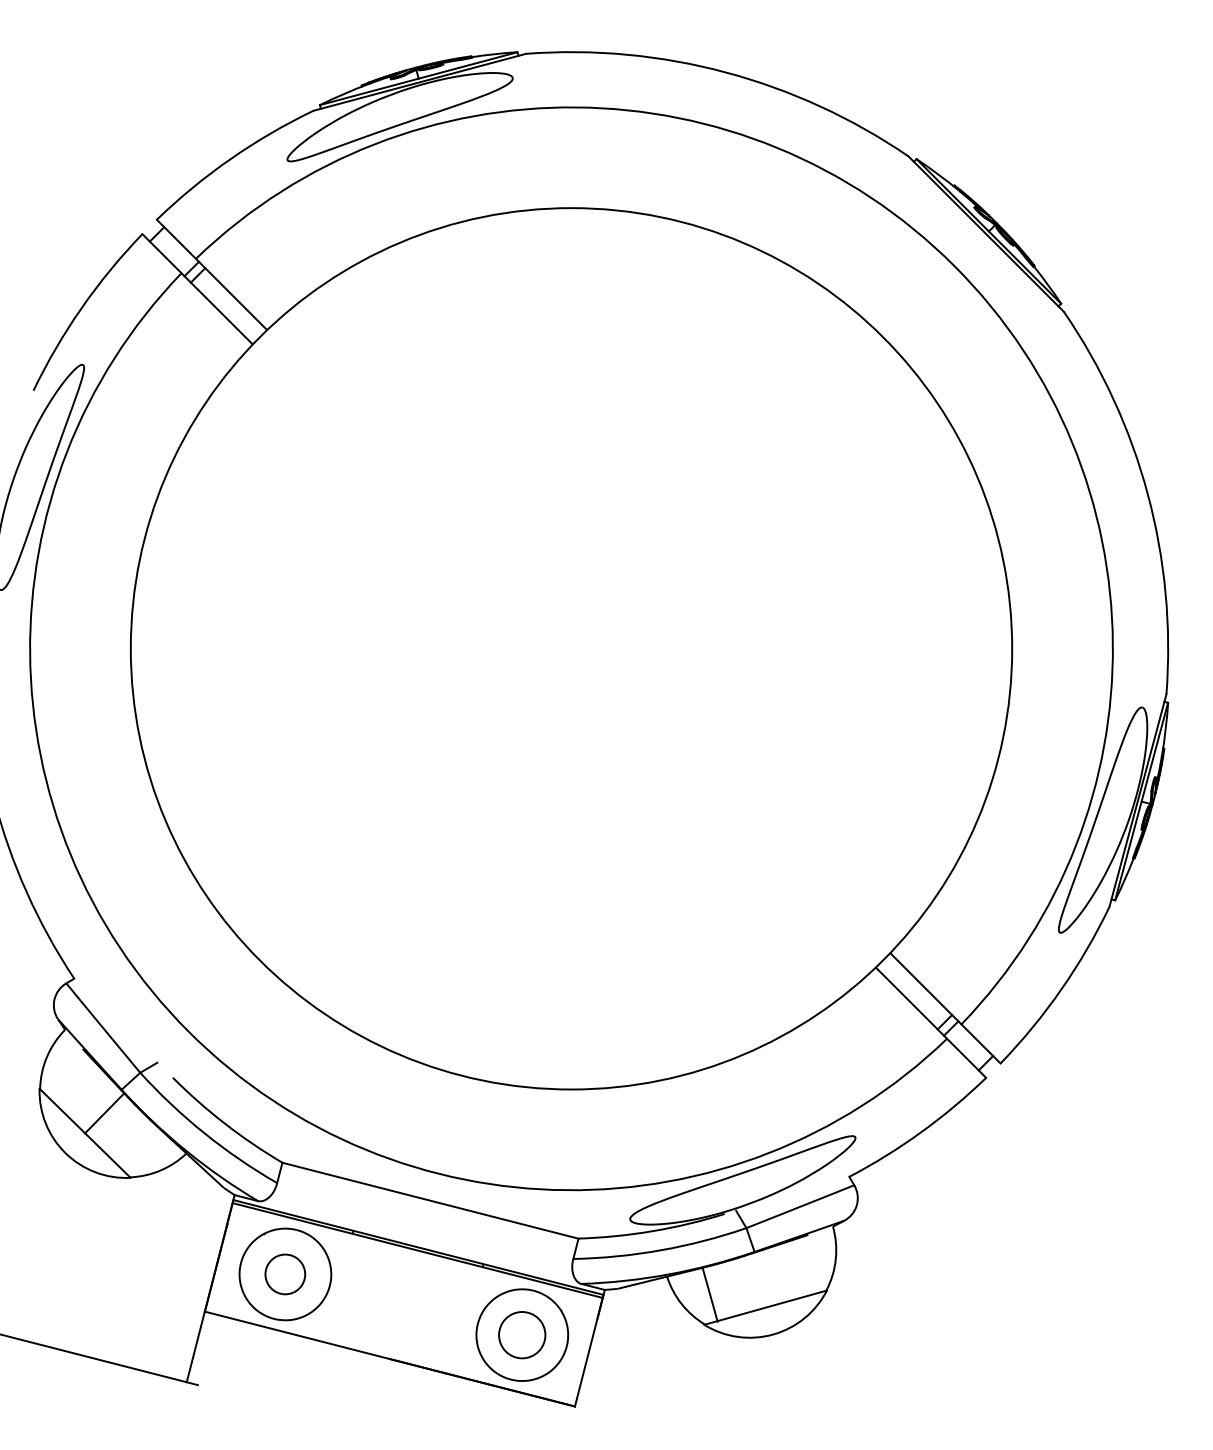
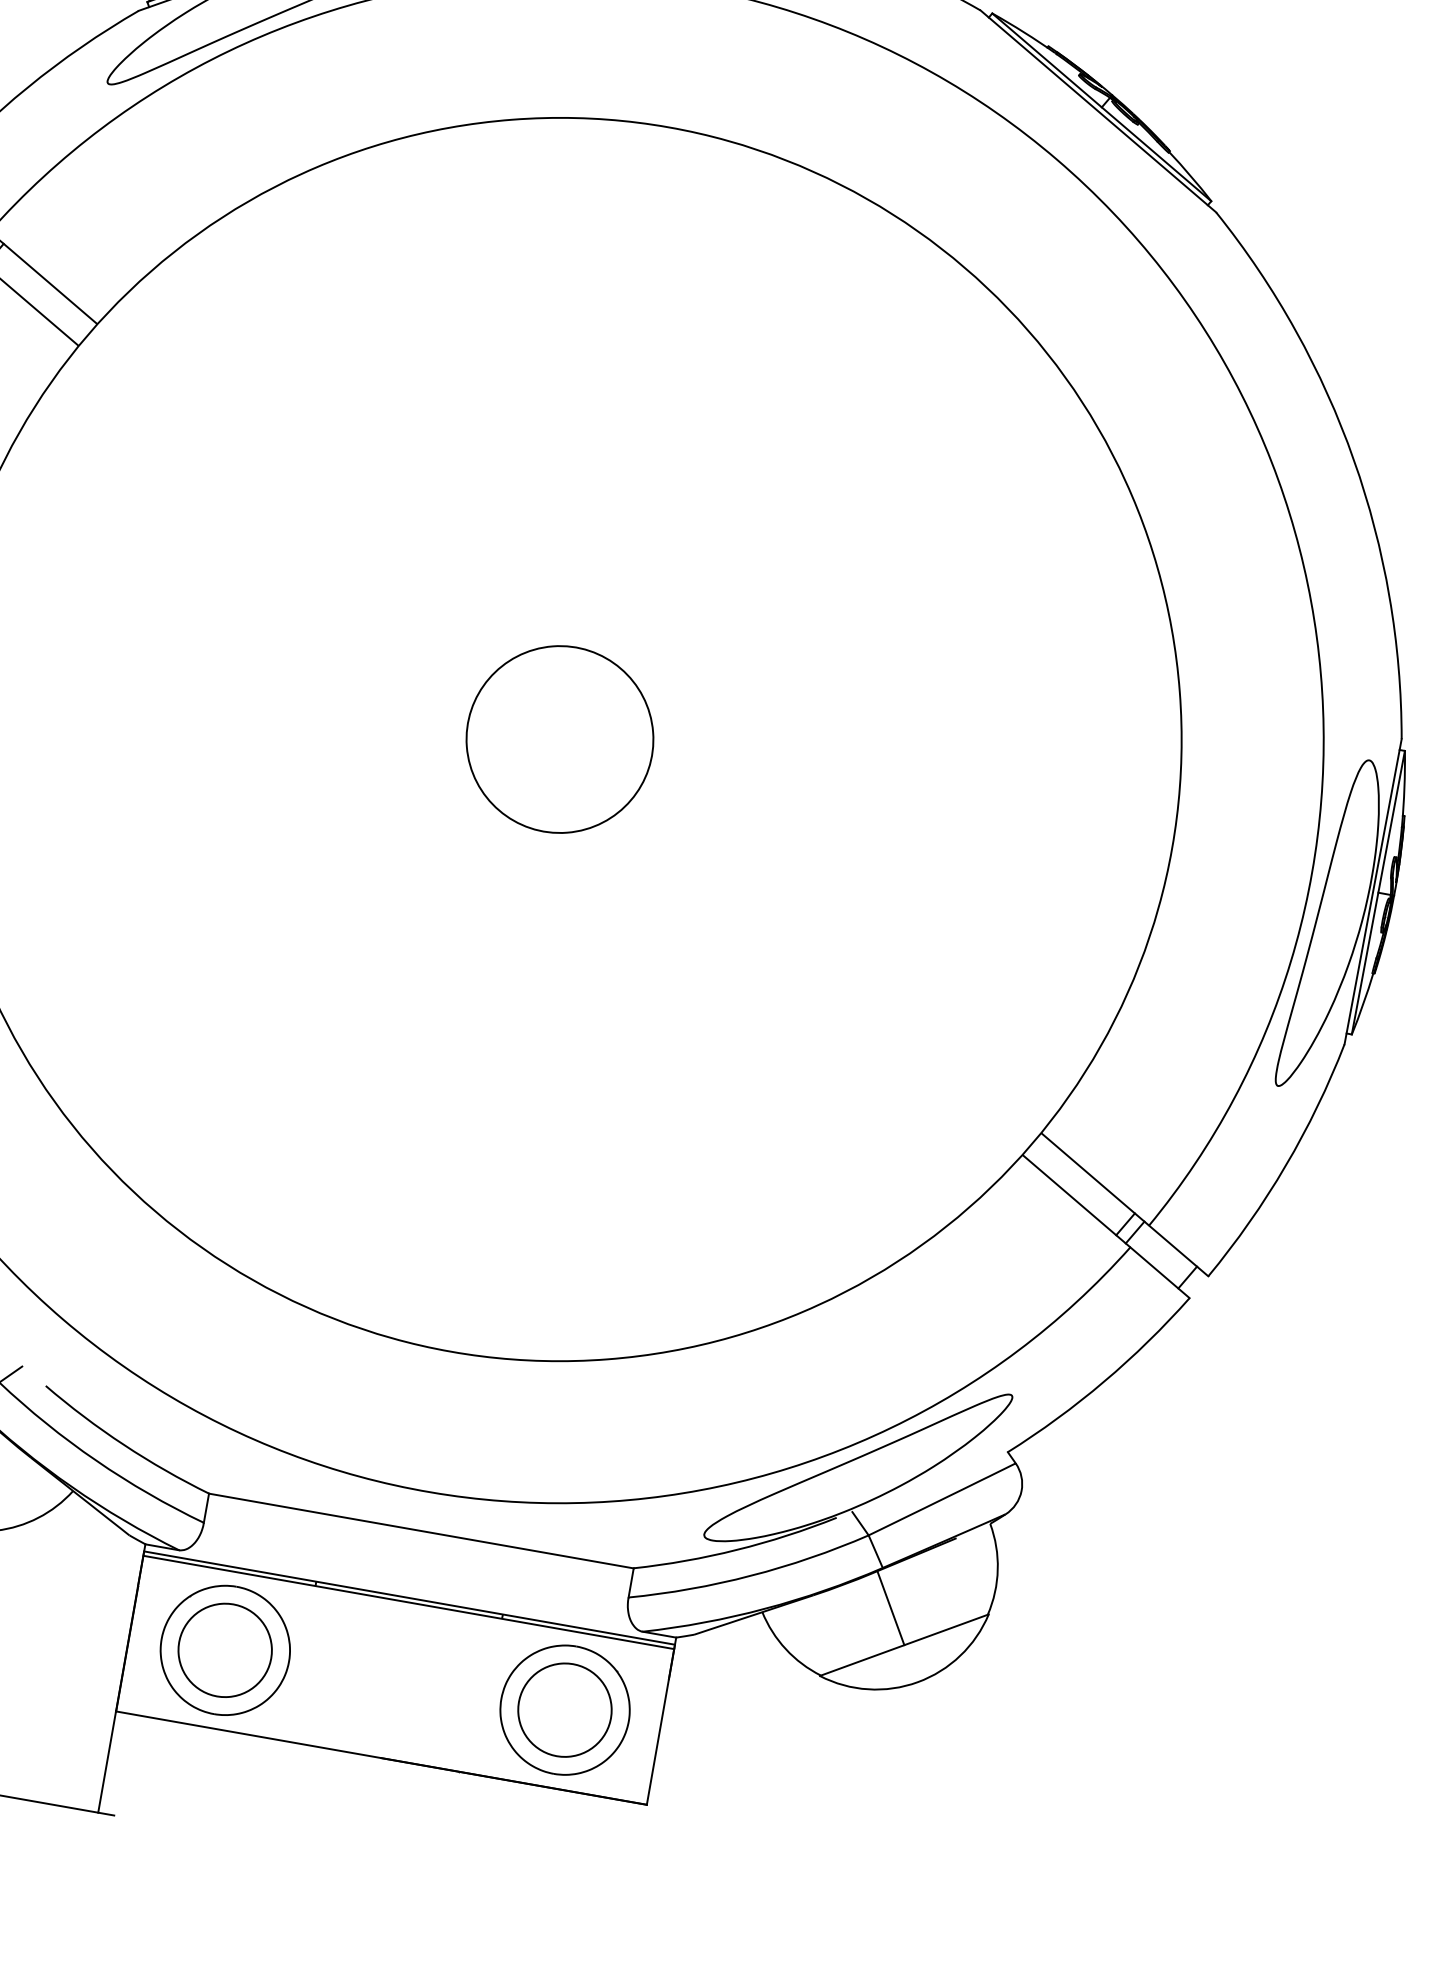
circle: (571, 648) -> (559, 739), added
circle: (285, 1274) -> (225, 1650), size x1.67
line: (709, 1294) -> (889, 1607), moved
circle: (522, 1335) -> (565, 1710), size x1.43

